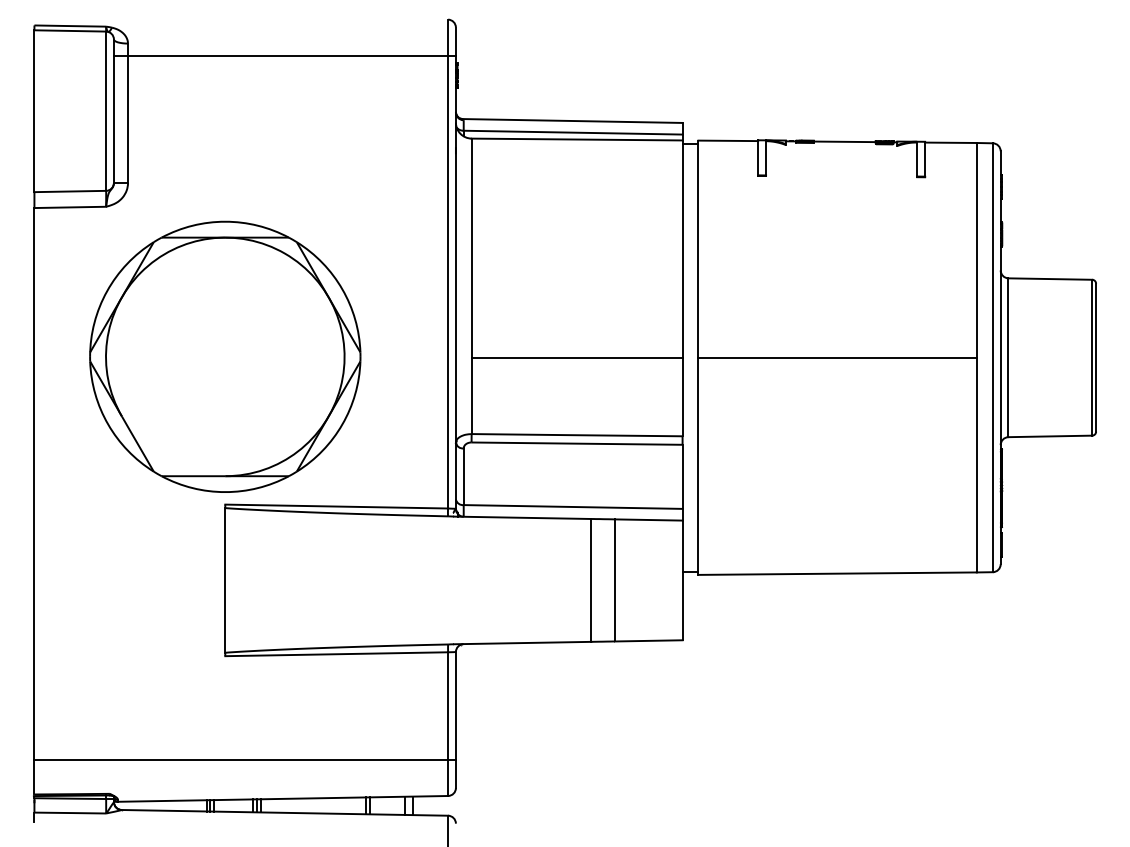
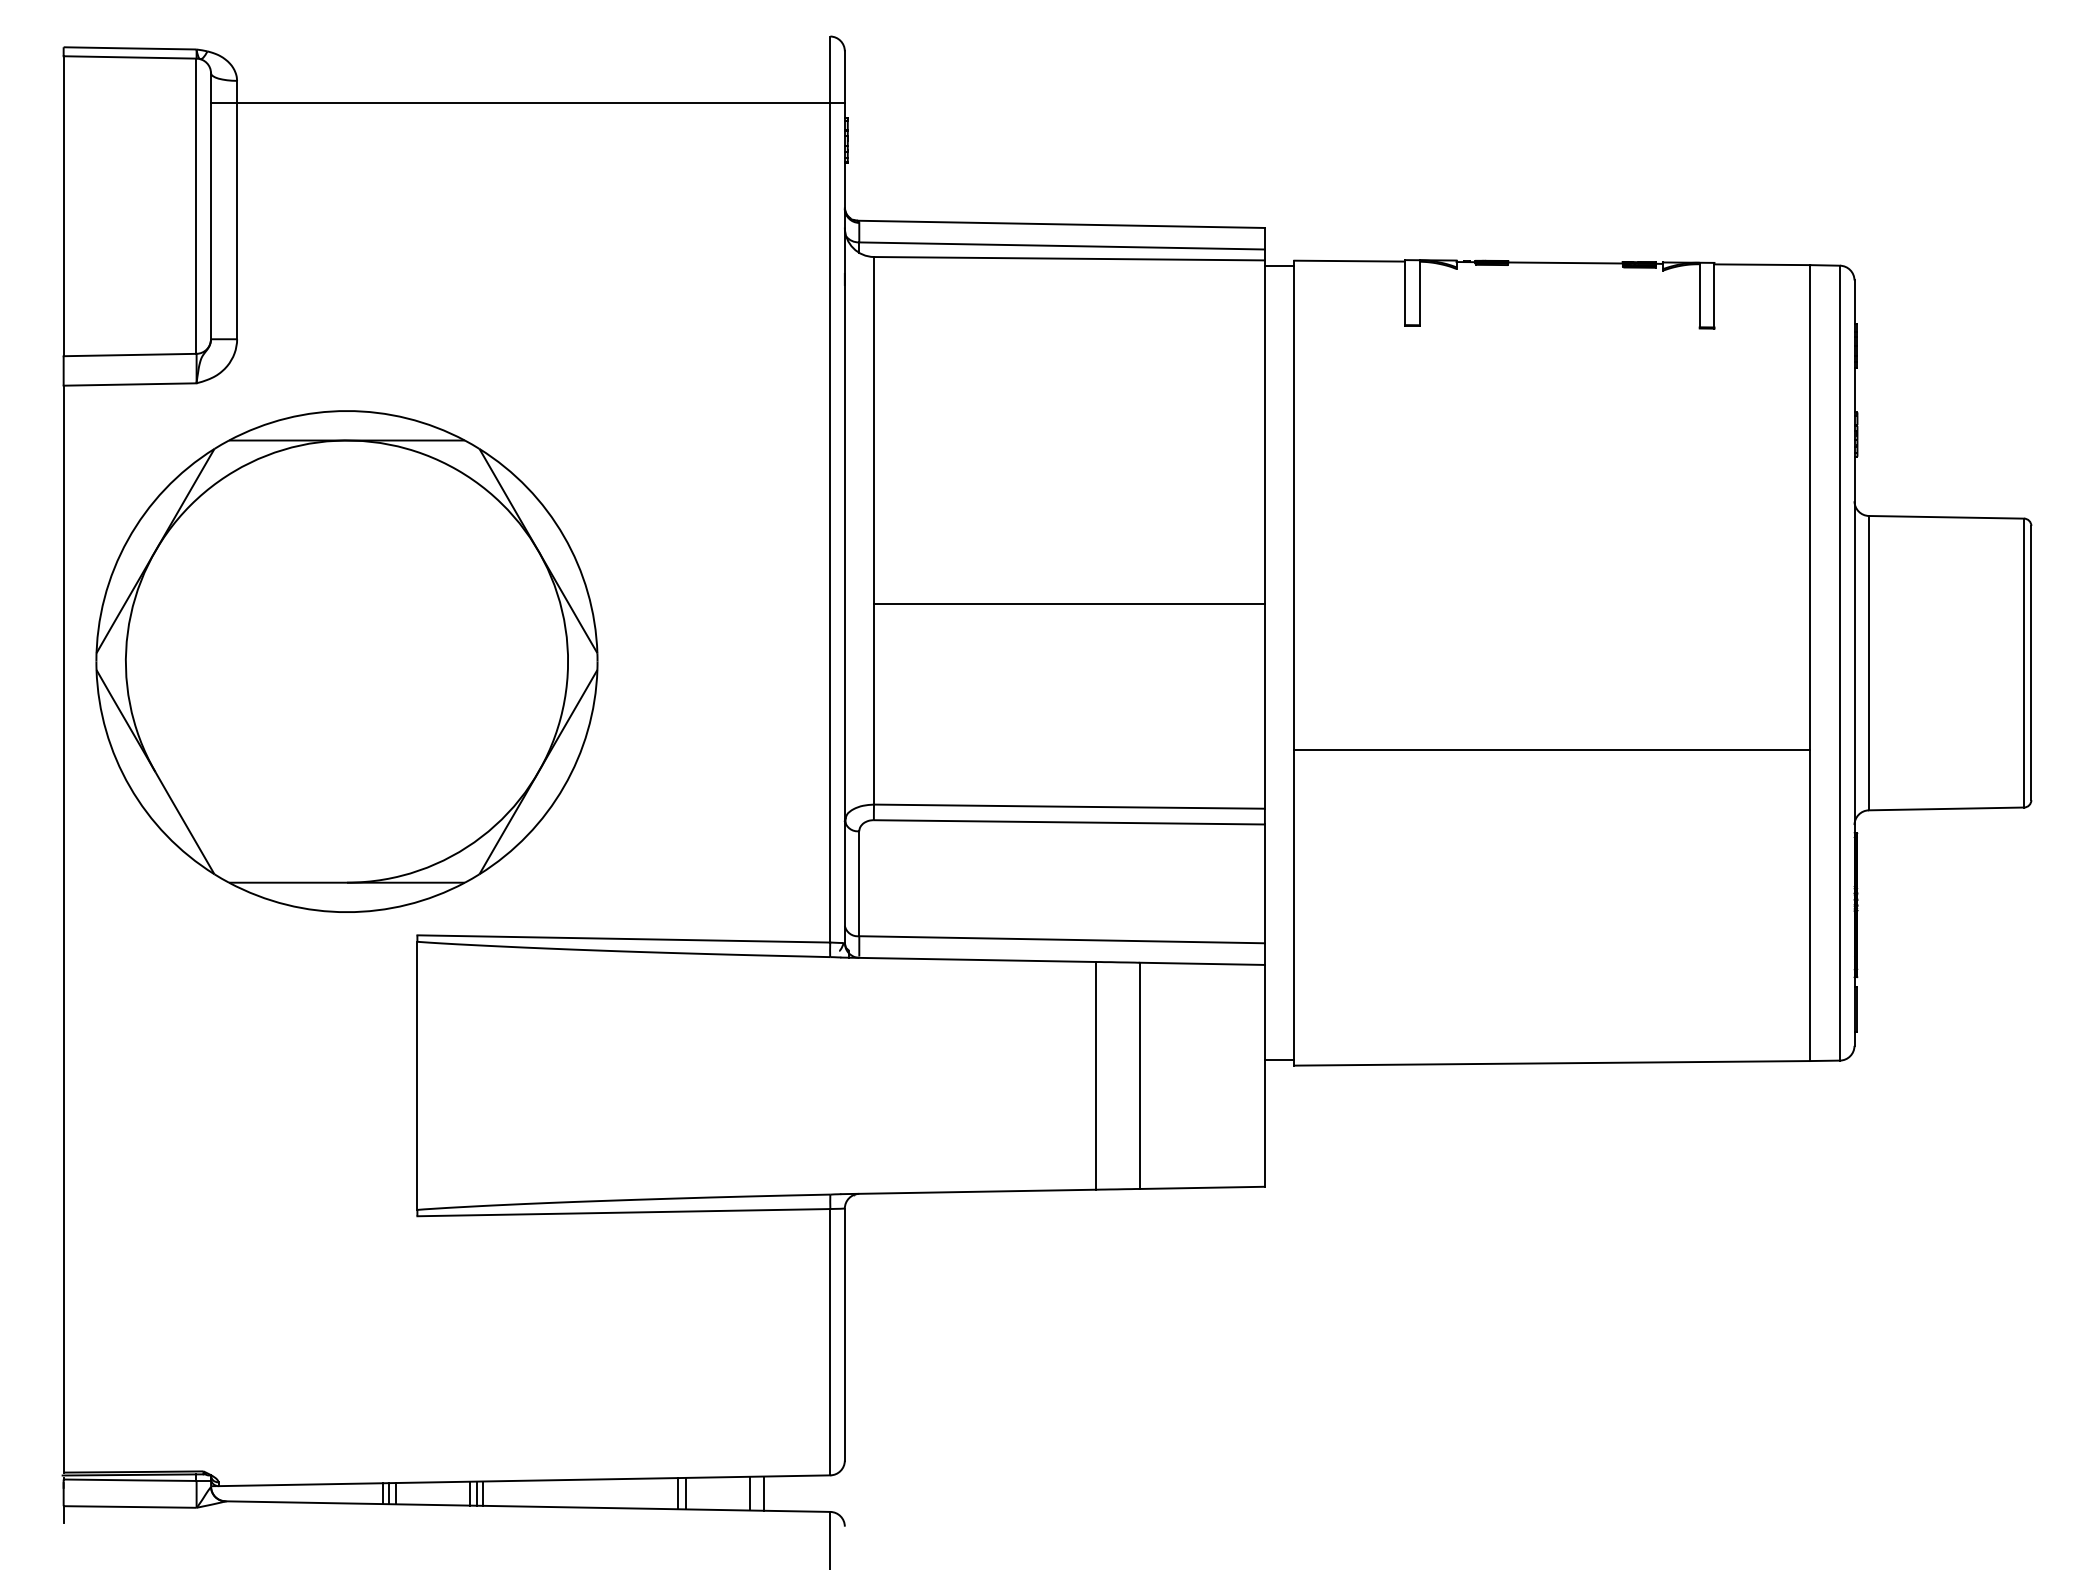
part: (225, 356) -> (347, 660), moved
line: (576, 357) -> (1068, 603), moved
line: (837, 357) -> (1552, 749), moved
line: (244, 760) -> (452, 1409), removed

